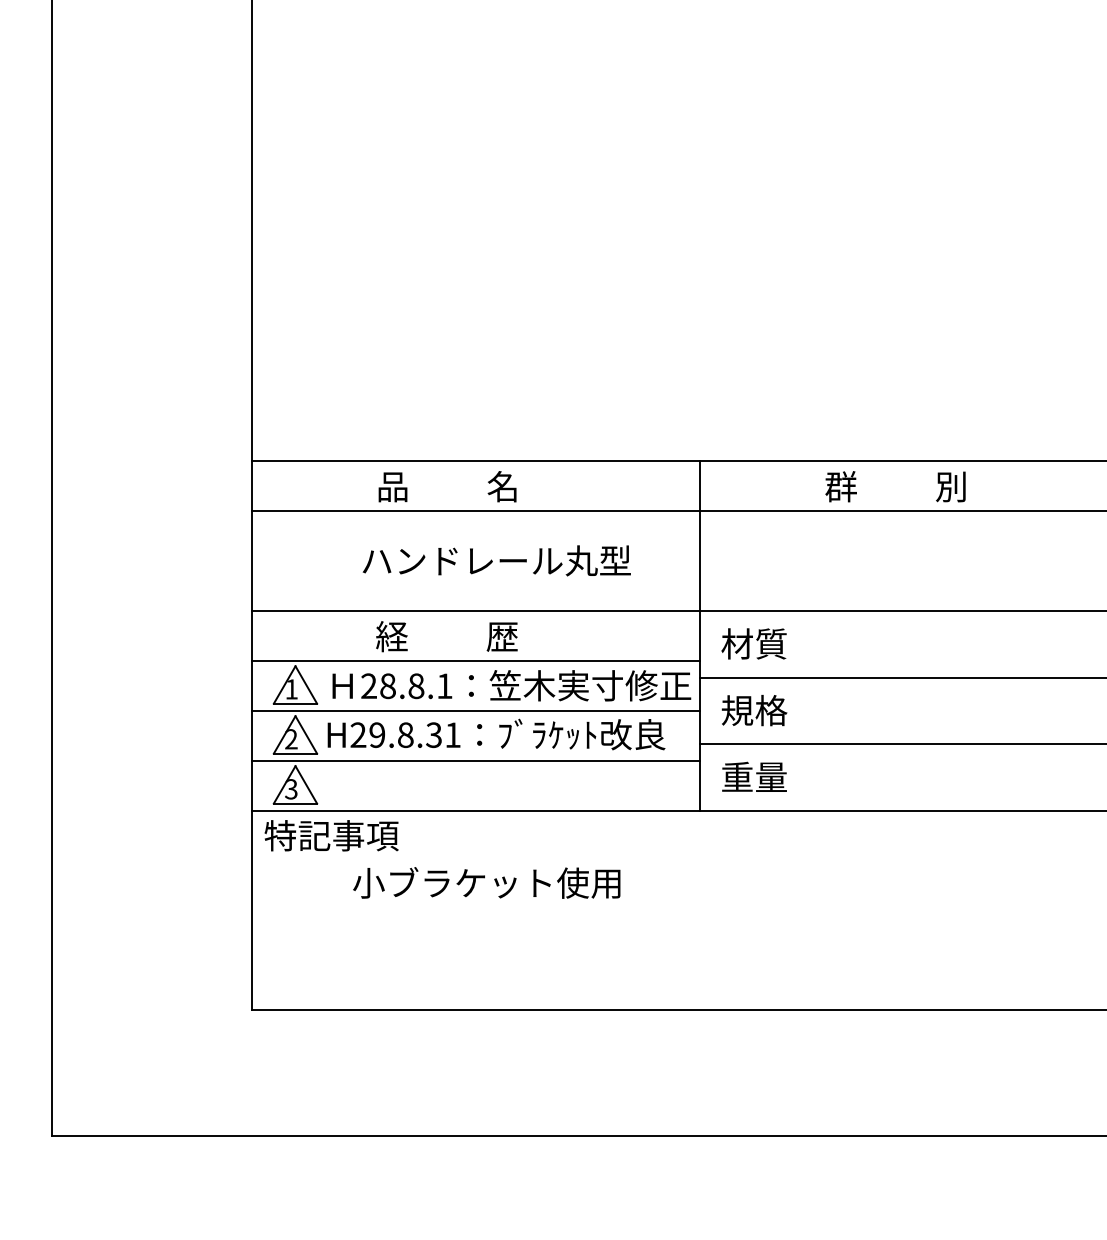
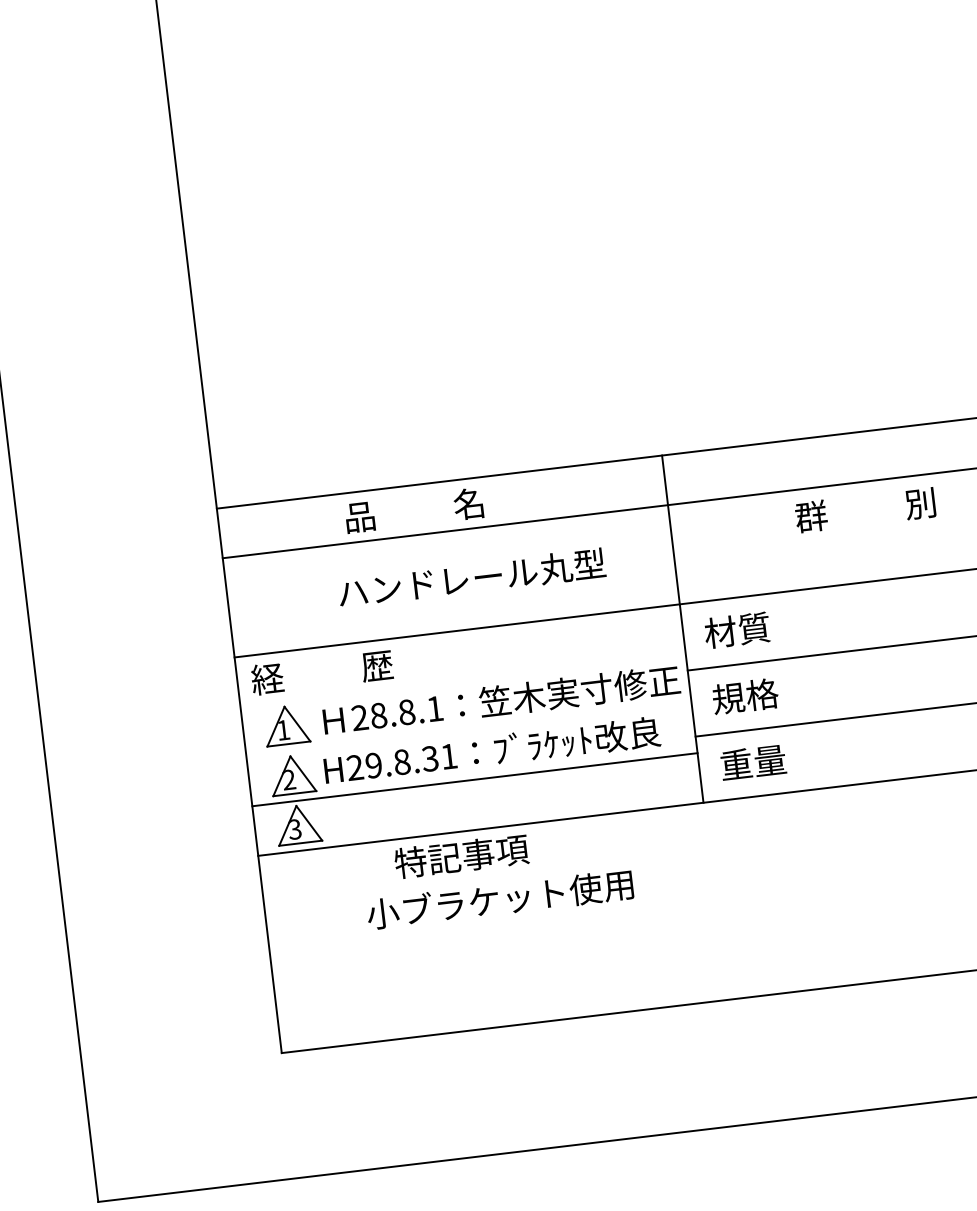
text: (895, 486) -> (865, 509), moved
text: (446, 636) -> (321, 672), moved
line: (475, 661) -> (462, 680), removed
line: (475, 711) -> (468, 730), removed
text: (331, 835) -> (461, 856), moved

